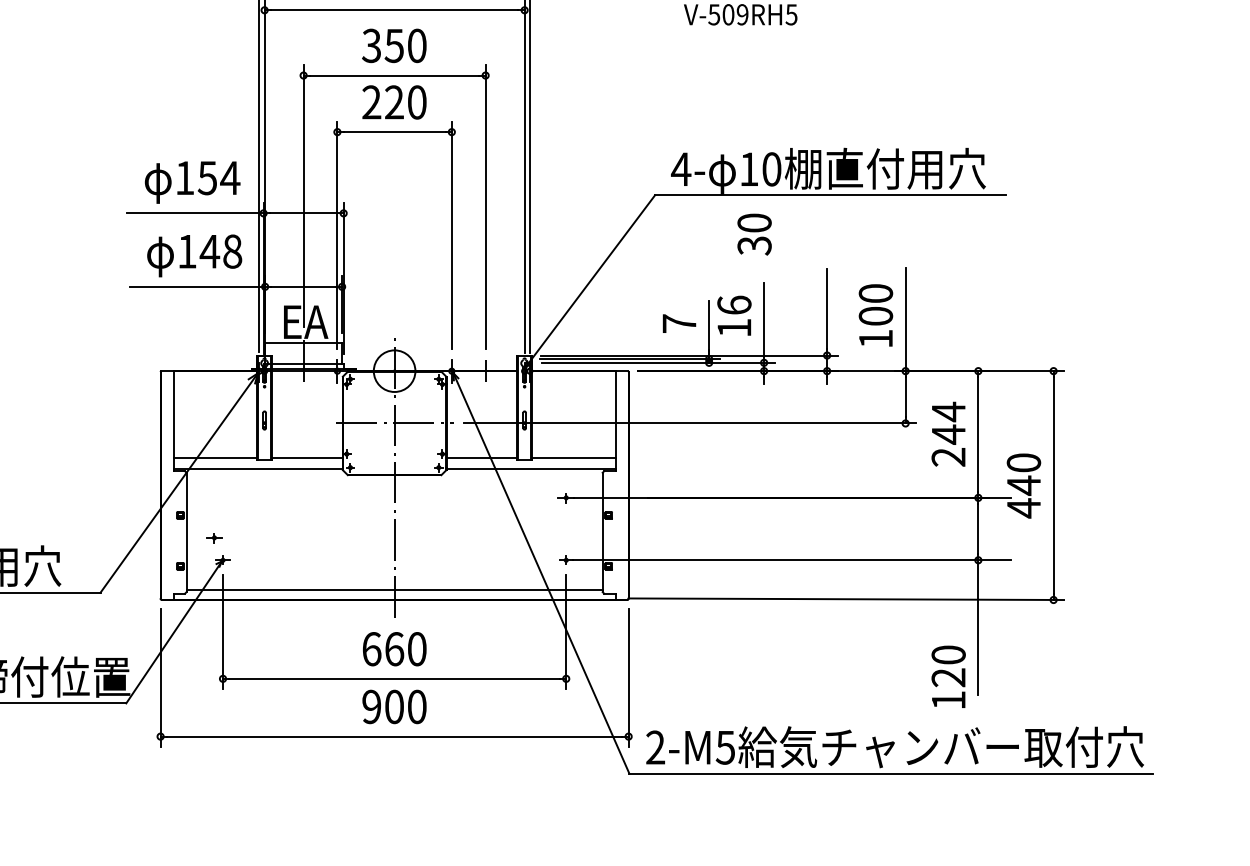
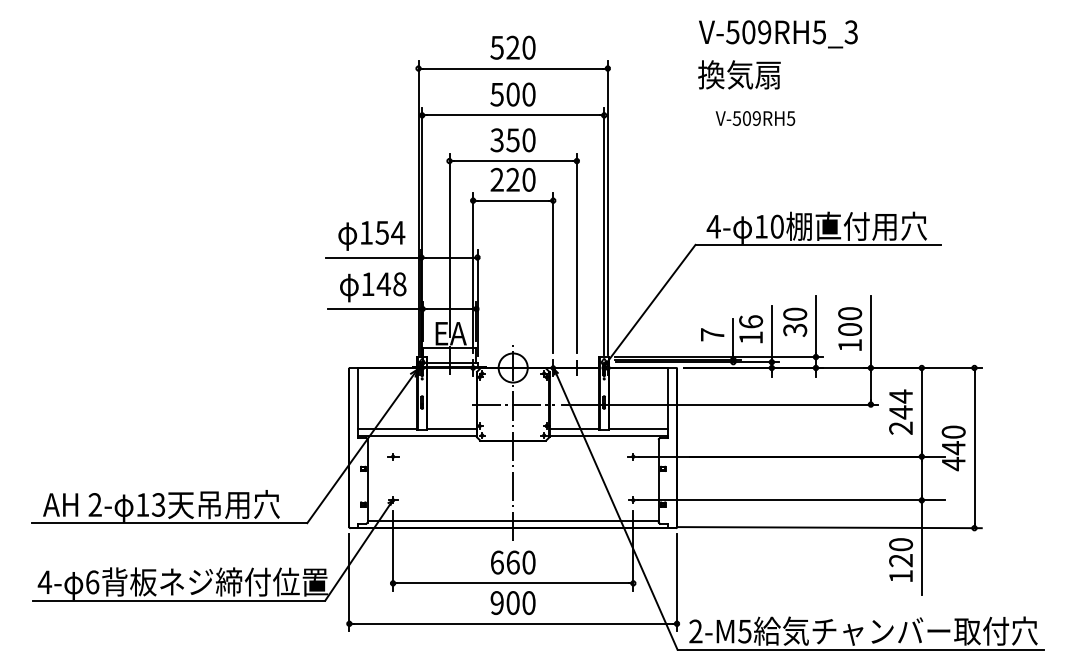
text: (755, 233) -> (795, 321), moved
part: (215, 537) -> (393, 456), moved
text: (949, 676) -> (901, 559), moved

